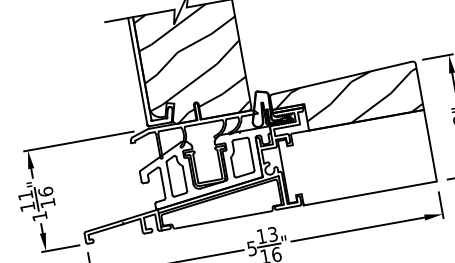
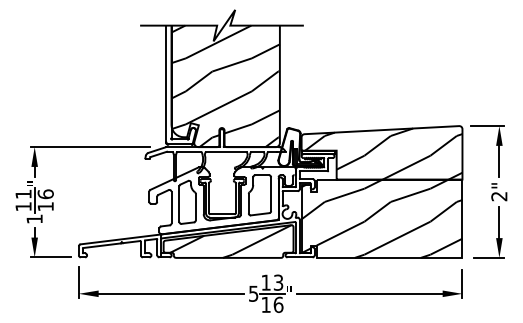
hatch: (356, 158) -> (381, 218), added
hatch: (222, 204) -> (230, 241), added

